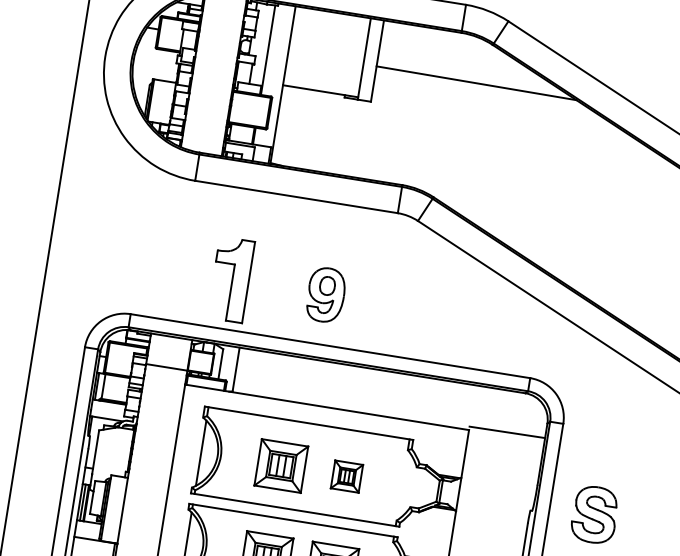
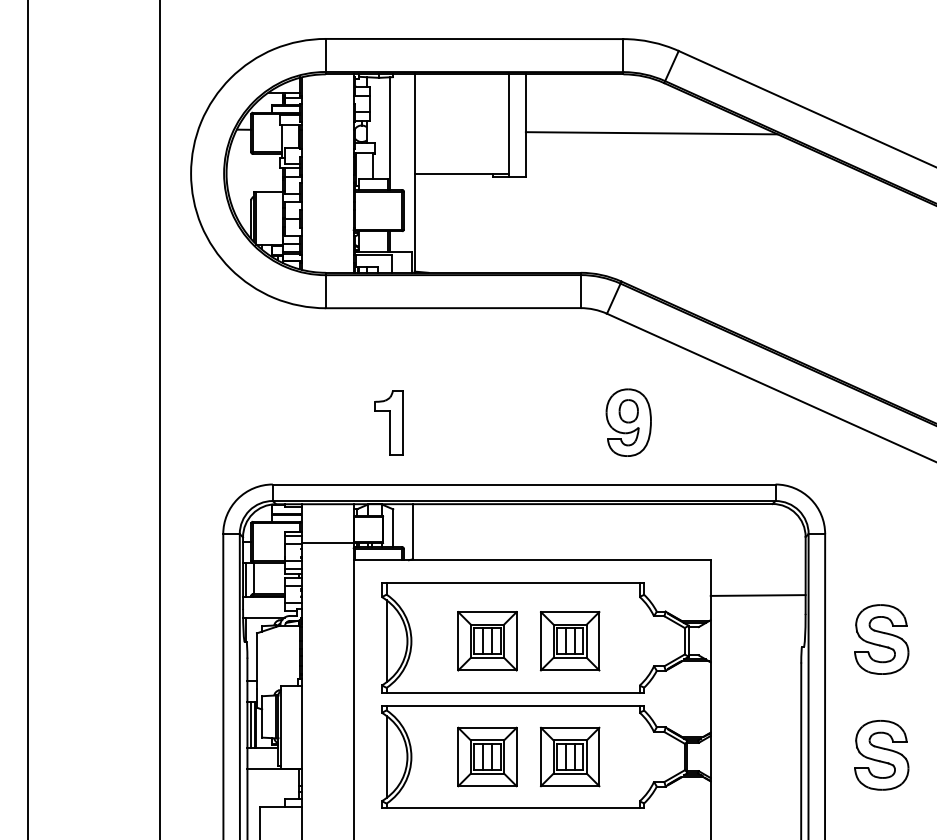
part: (230, 279) -> (388, 422), size x0.62
part: (325, 294) -> (628, 422), moved
line: (506, 432) -> (757, 595), moved
part: (346, 476) -> (569, 641), size x1.67

